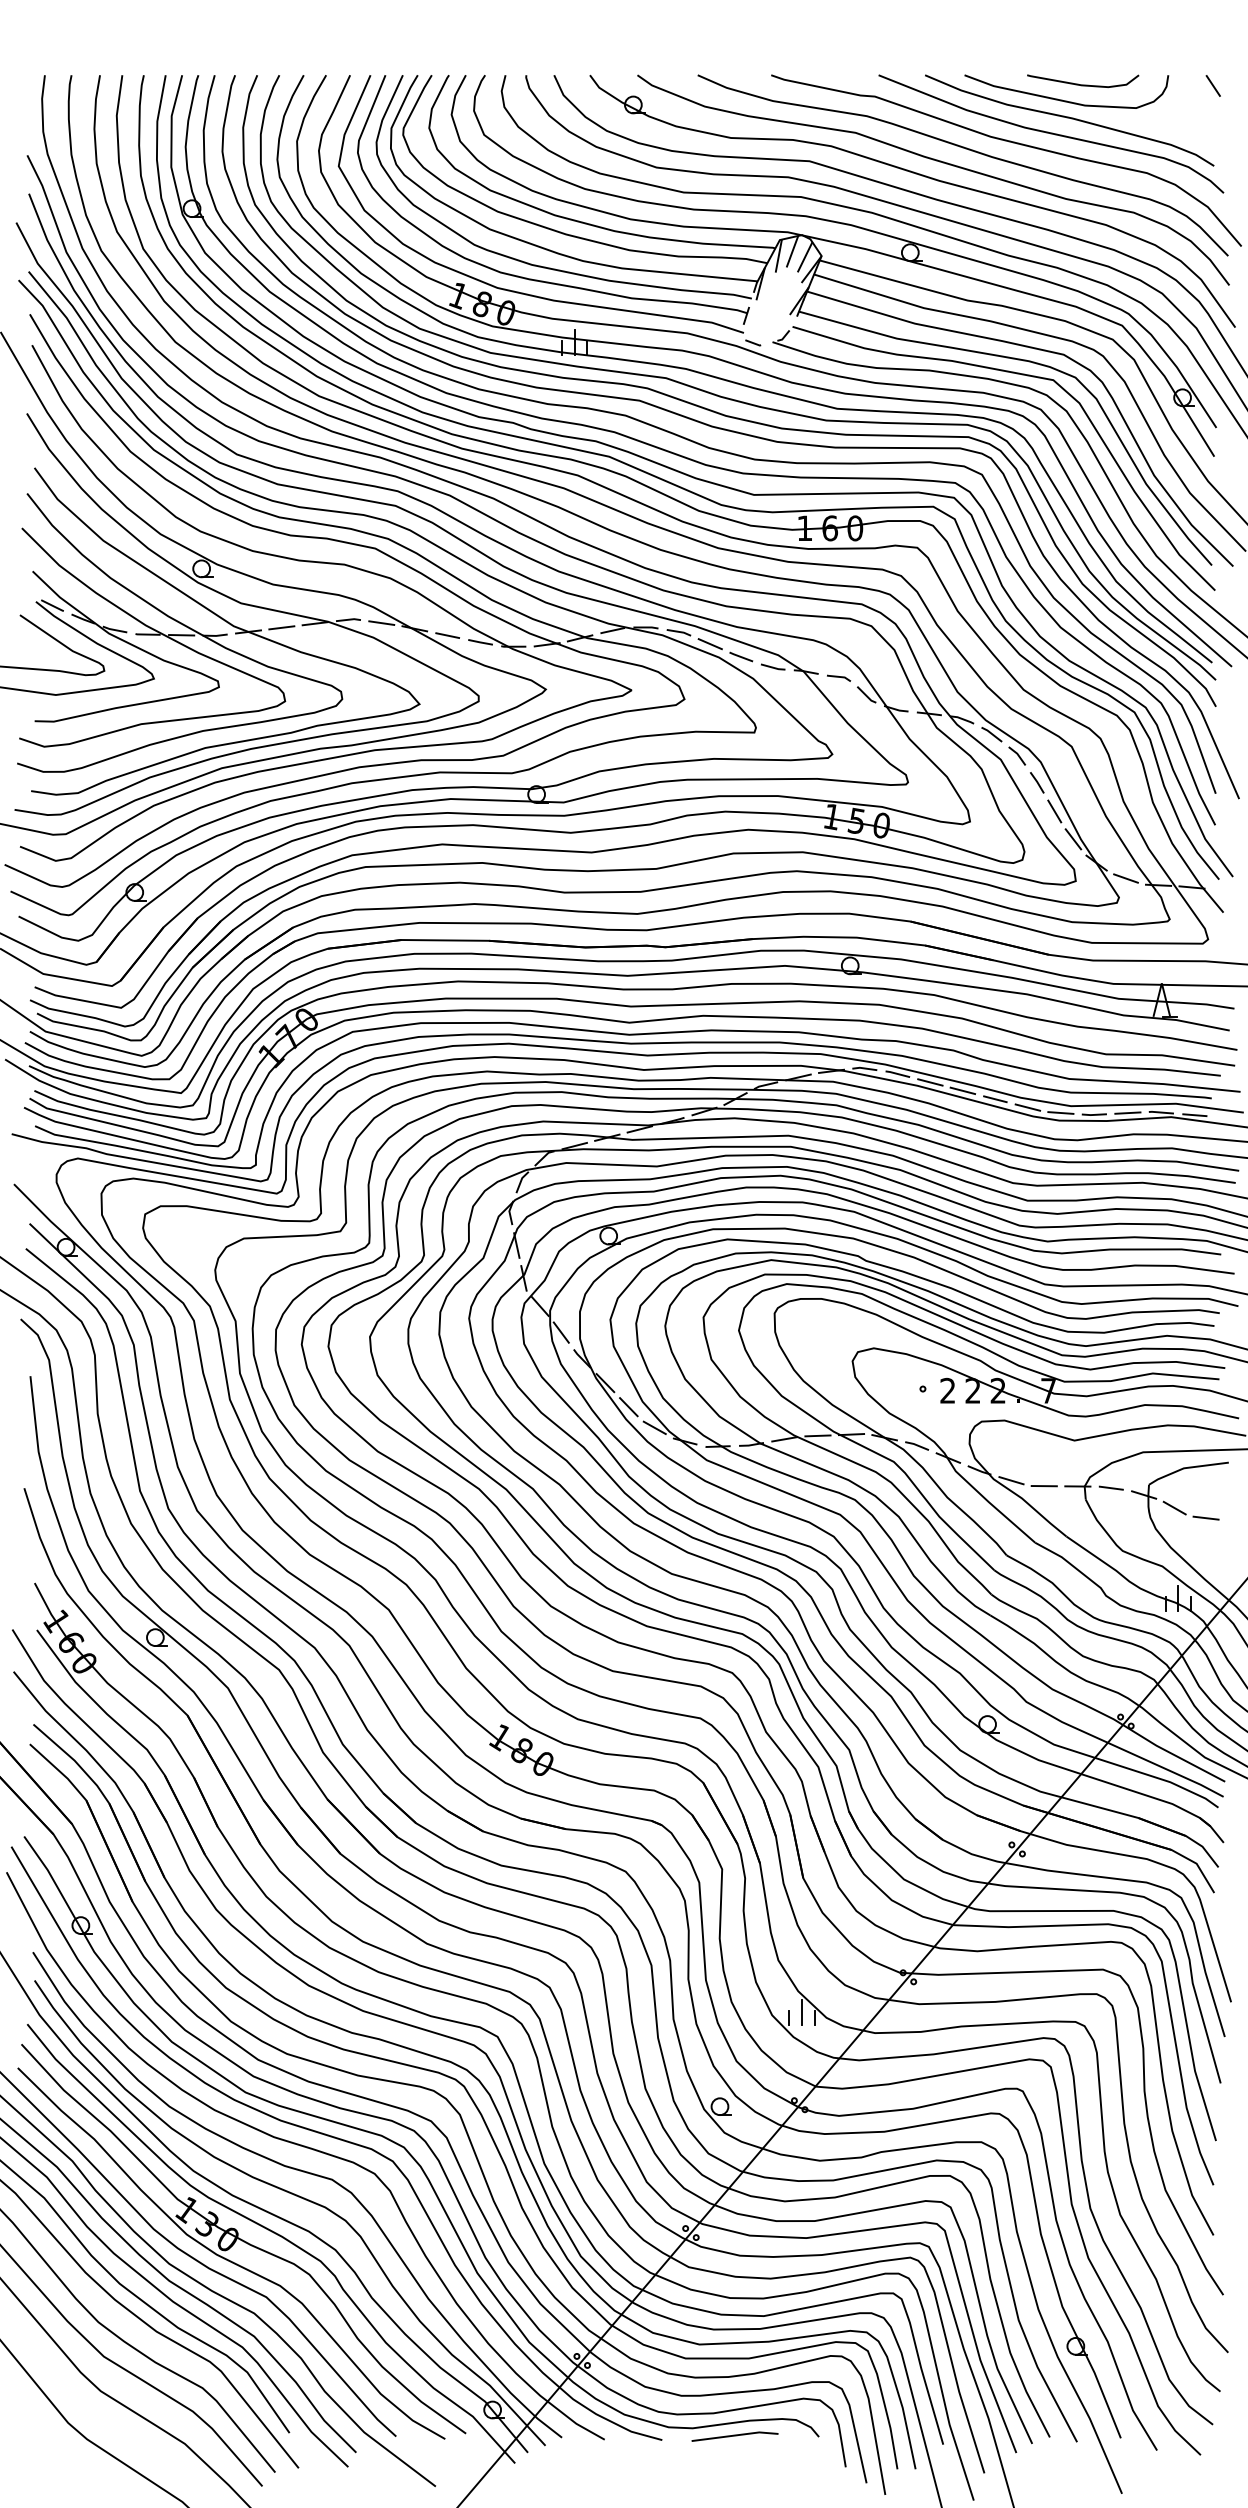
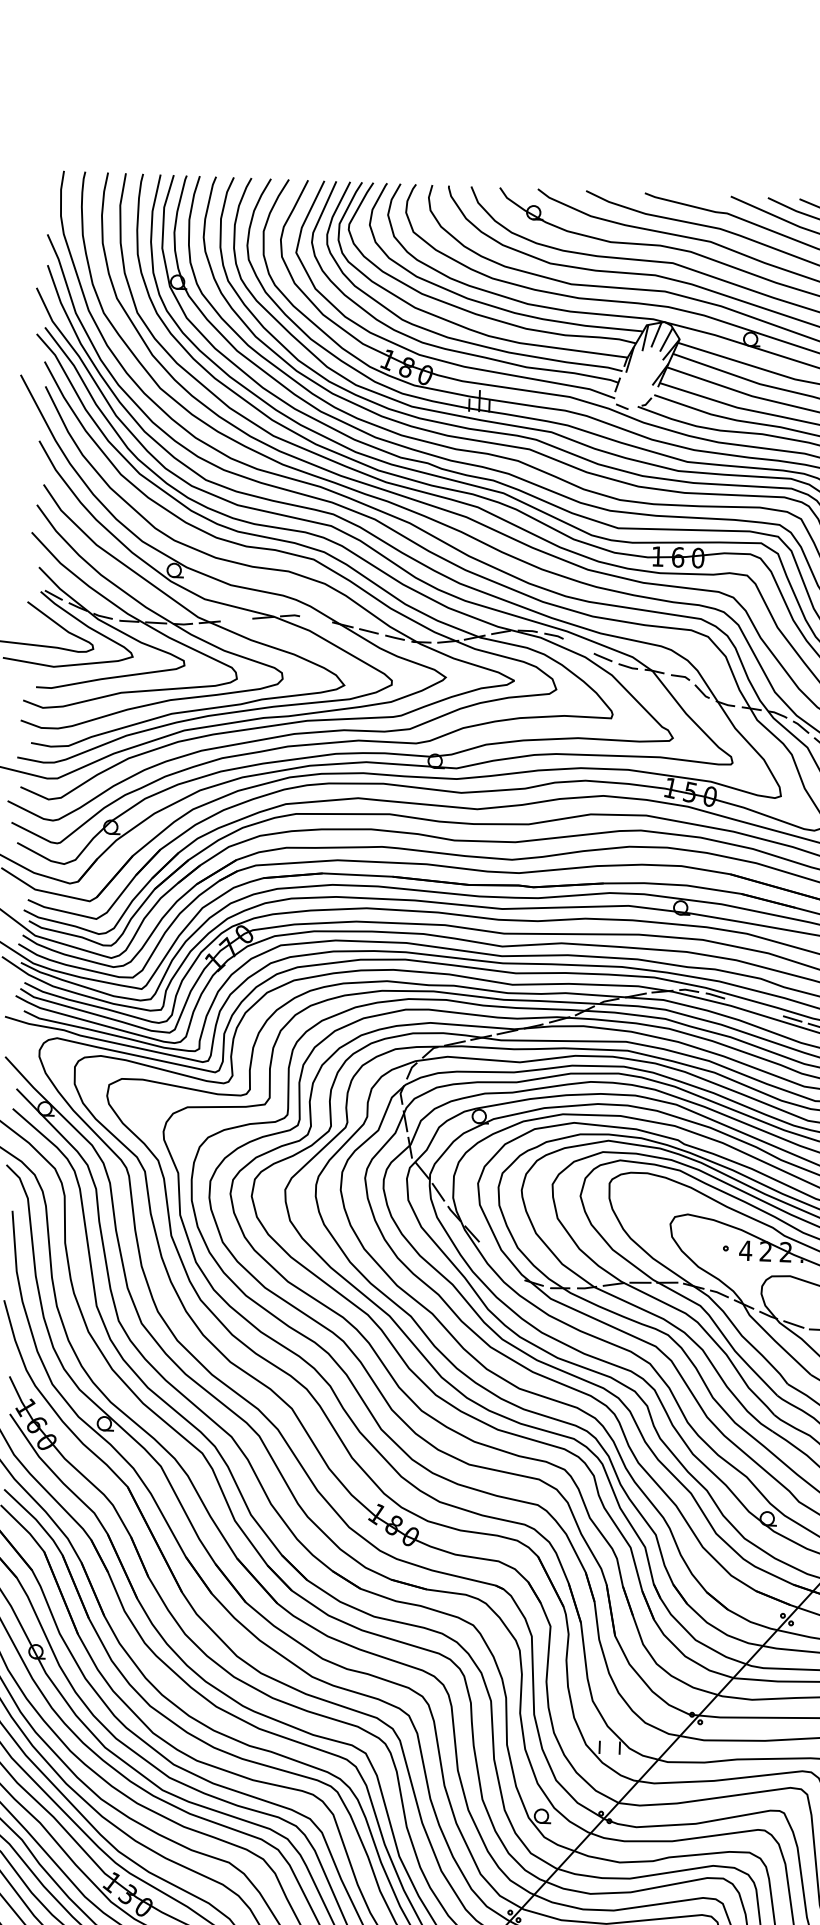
line: (381, 622) -> (316, 618), removed
line: (281, 627) -> (236, 619), removed
line: (709, 644) -> (578, 646), removed
line: (930, 1082) -> (741, 1003), removed
line: (962, 1090) -> (766, 1010), removed
text: (947, 1390) -> (745, 1250), 2 -> 4
line: (628, 1407) -> (489, 1254), removed
line: (654, 1427) -> (510, 1271), removed
line: (801, 2012) -> (609, 1743), removed

